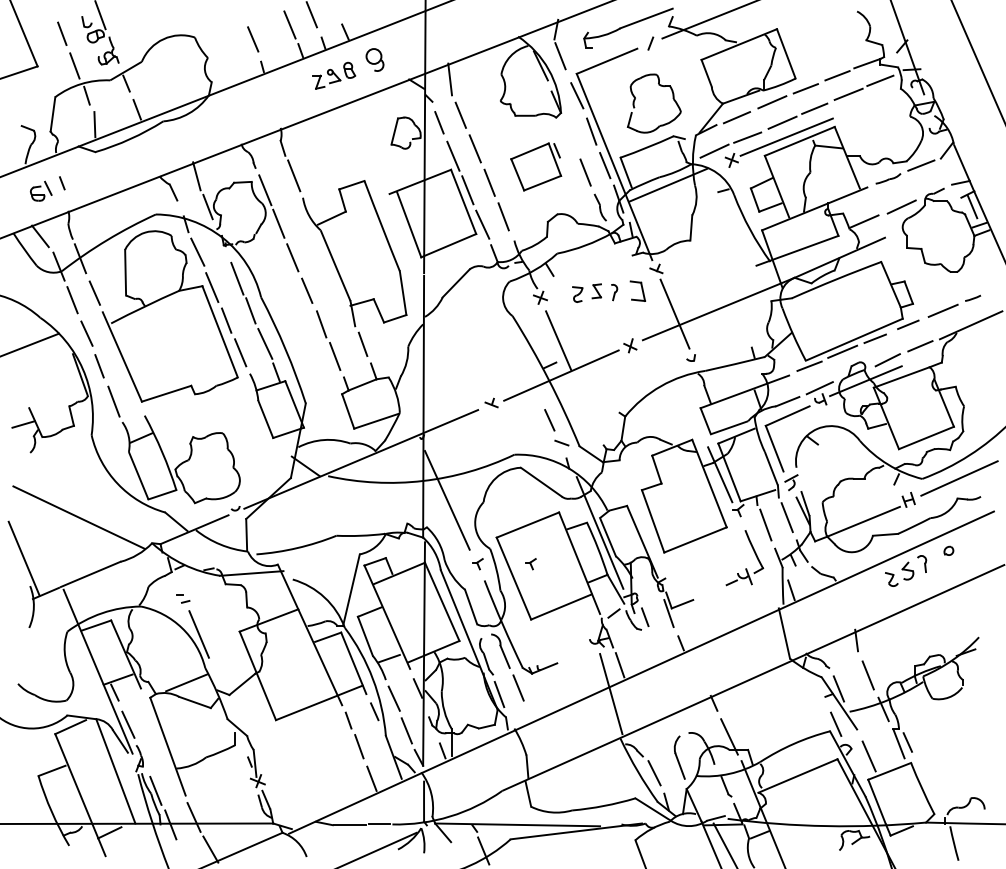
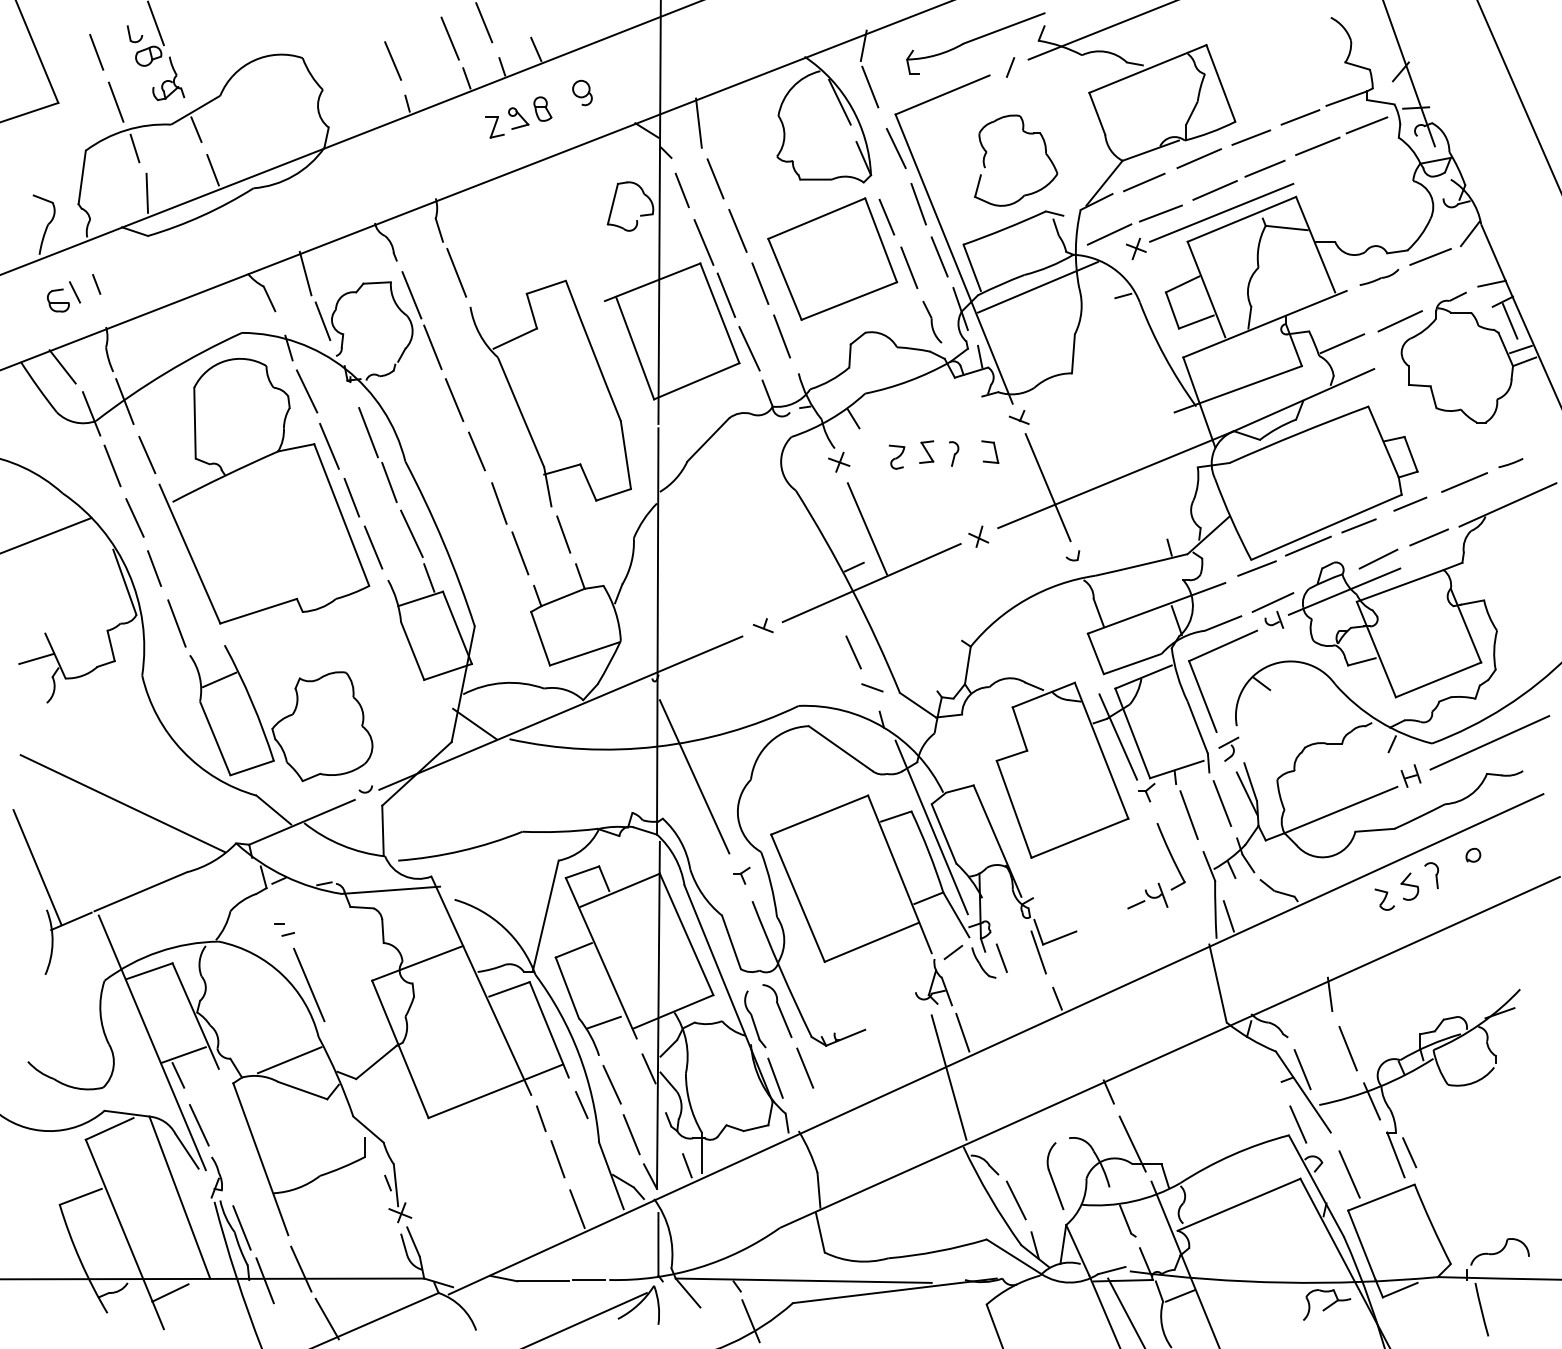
part: (375, 59) -> (583, 92), size x0.71
part: (535, 166) -> (831, 258), size x1.67
part: (637, 291) -> (989, 452), size x0.71
part: (530, 564) -> (823, 876), removed

